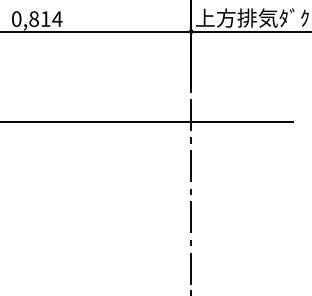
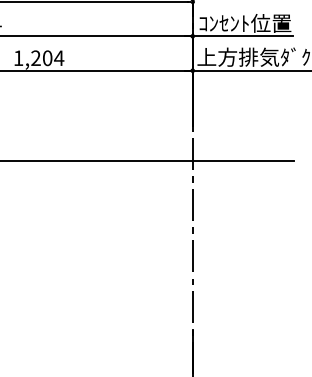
text: (31, 19) -> (33, 58), 0,814 -> 1,204

